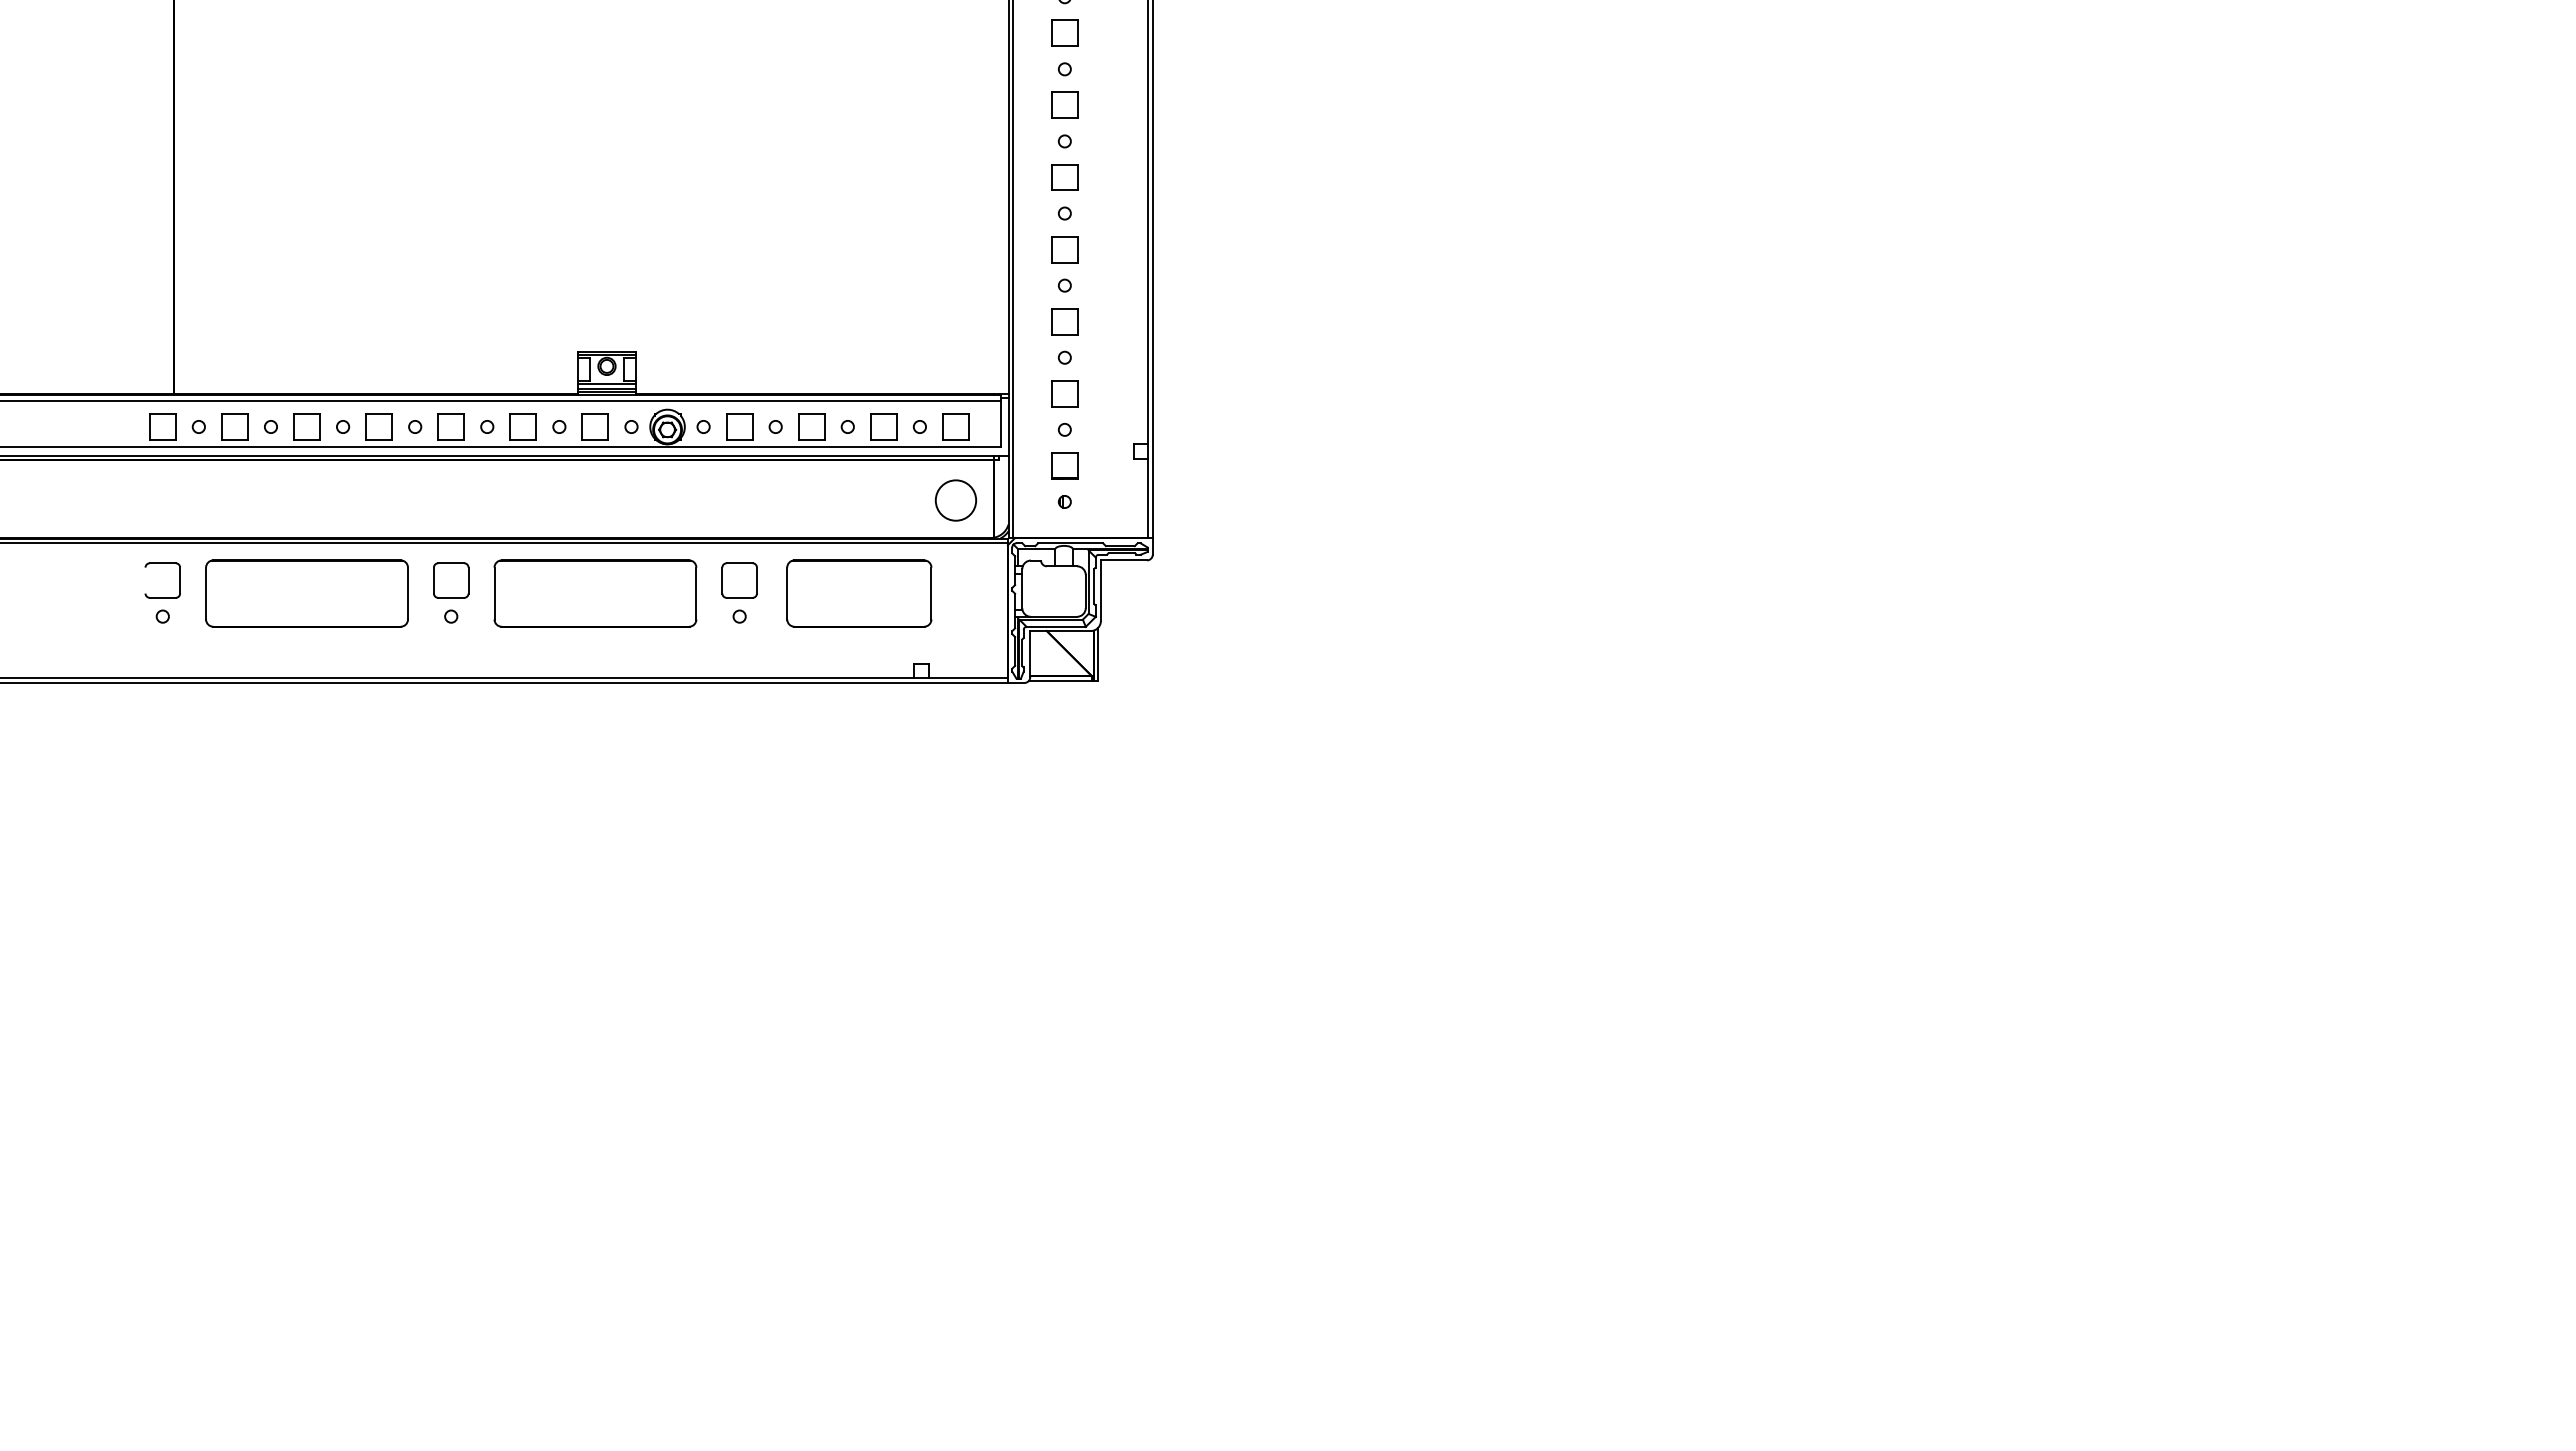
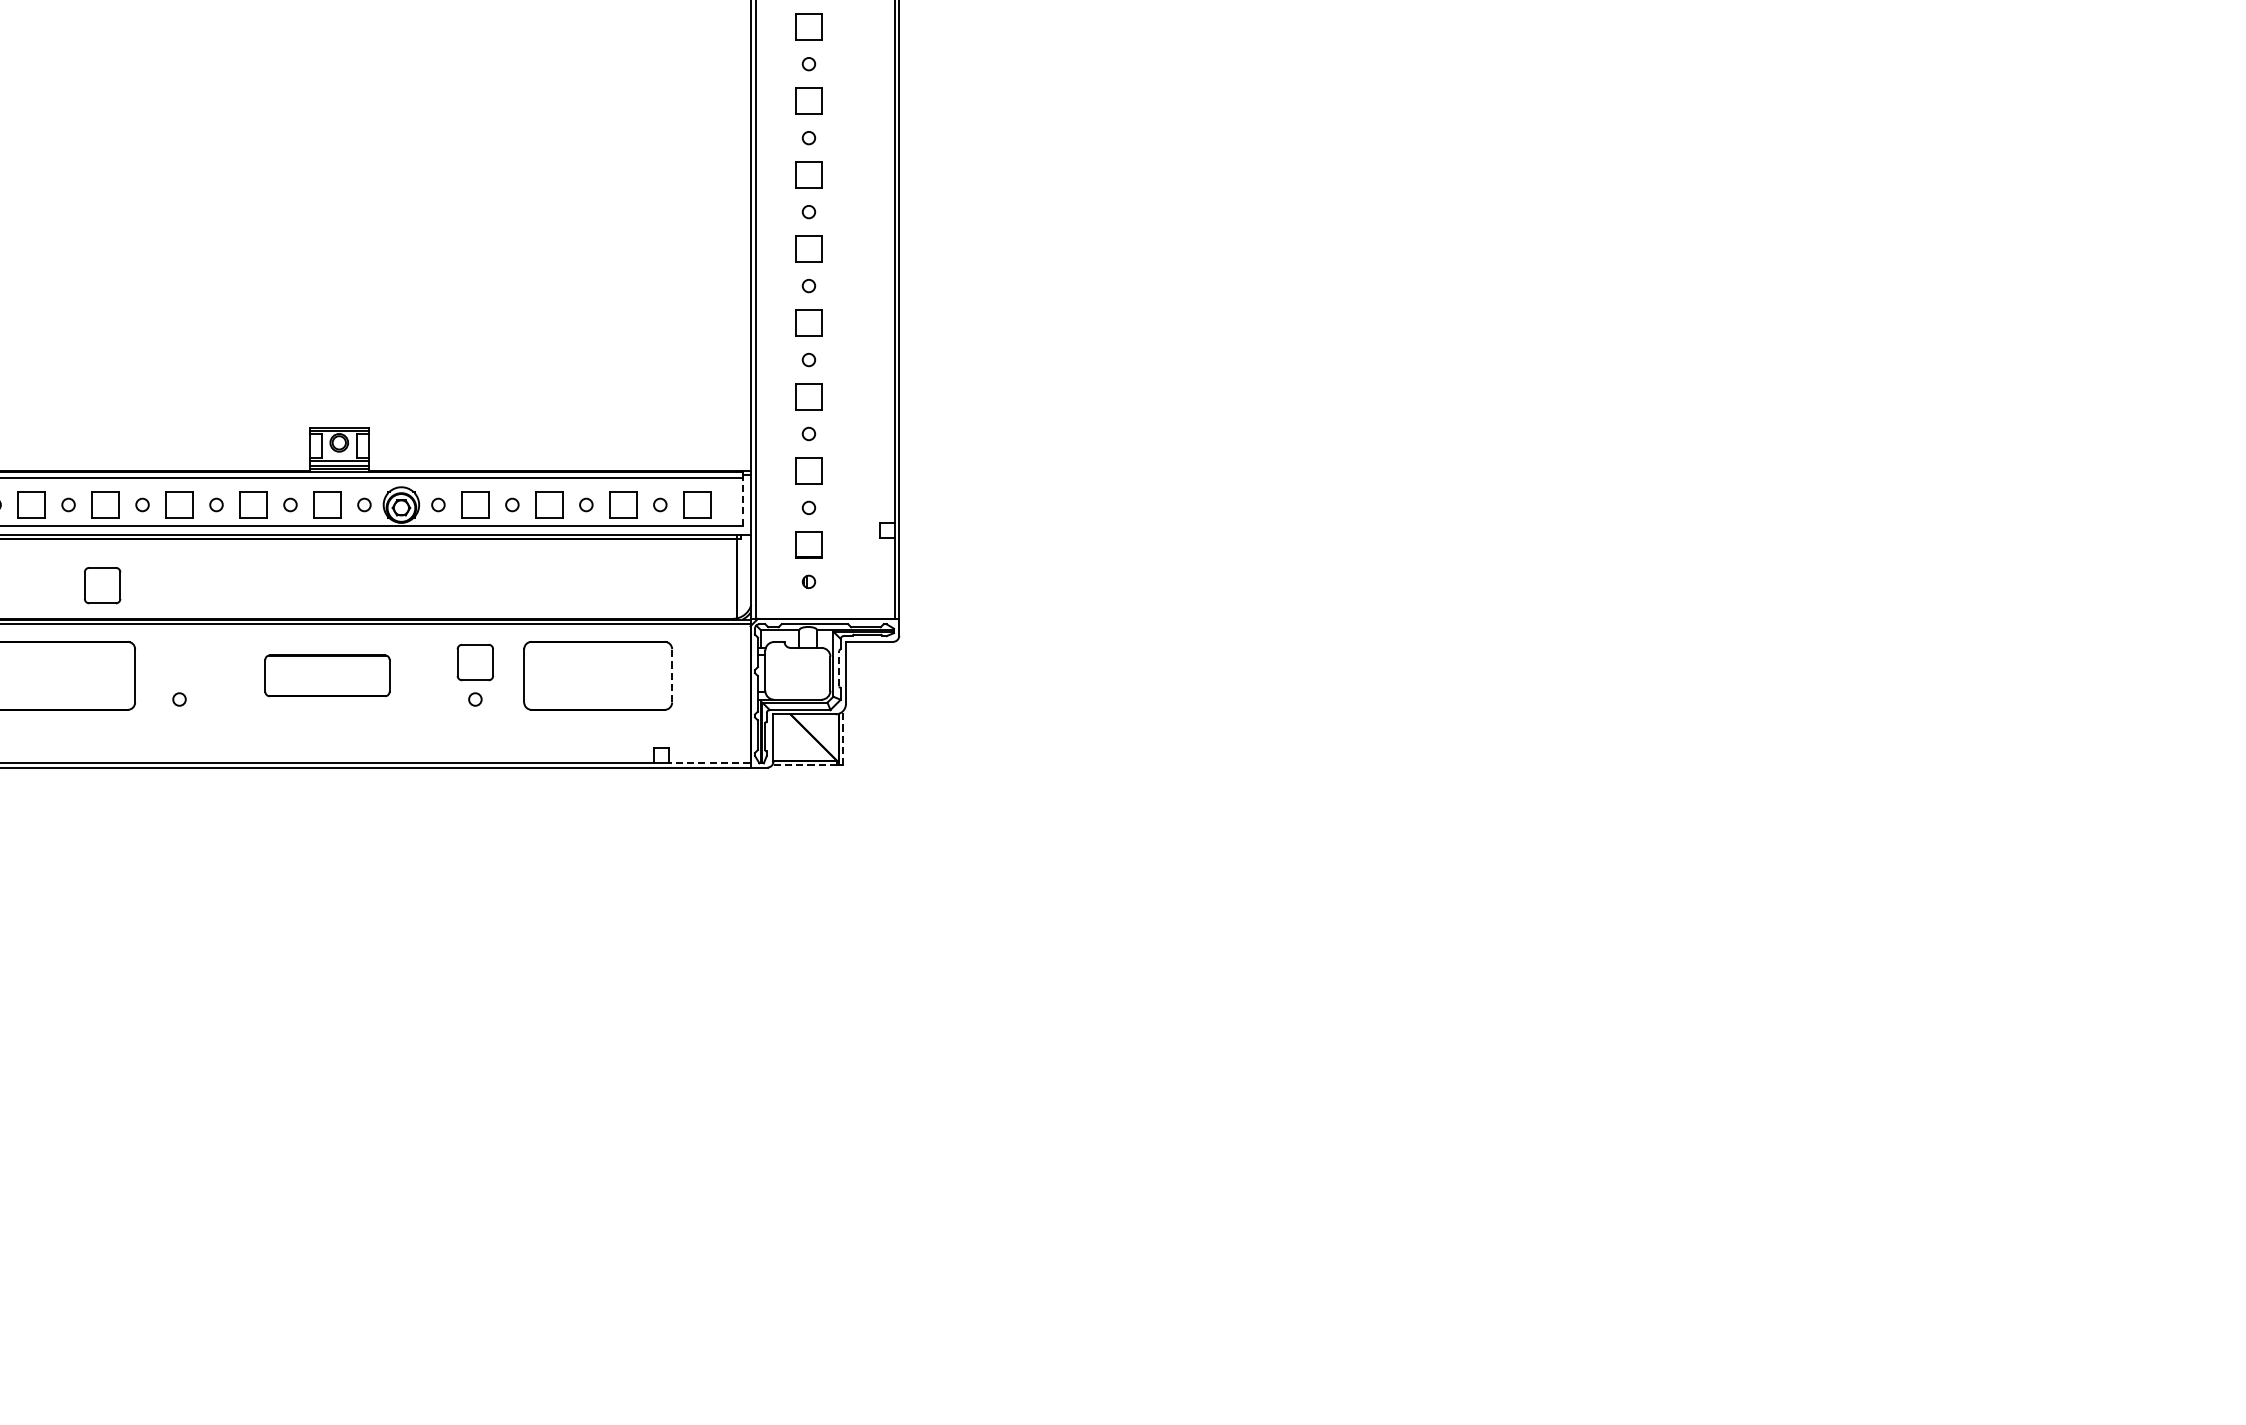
line: (1000, 423) -> (742, 501), solid -> dashed
circle: (955, 500) -> (696, 580), removed
part: (451, 580) -> (102, 585), moved
line: (1094, 586) -> (839, 668), solid -> dashed
part: (595, 593) -> (327, 675), size x0.6
line: (931, 593) -> (672, 675), solid -> dashed
line: (1098, 653) -> (843, 737), solid -> dashed
line: (968, 678) -> (710, 762), solid -> dashed
line: (1060, 680) -> (804, 765), solid -> dashed

